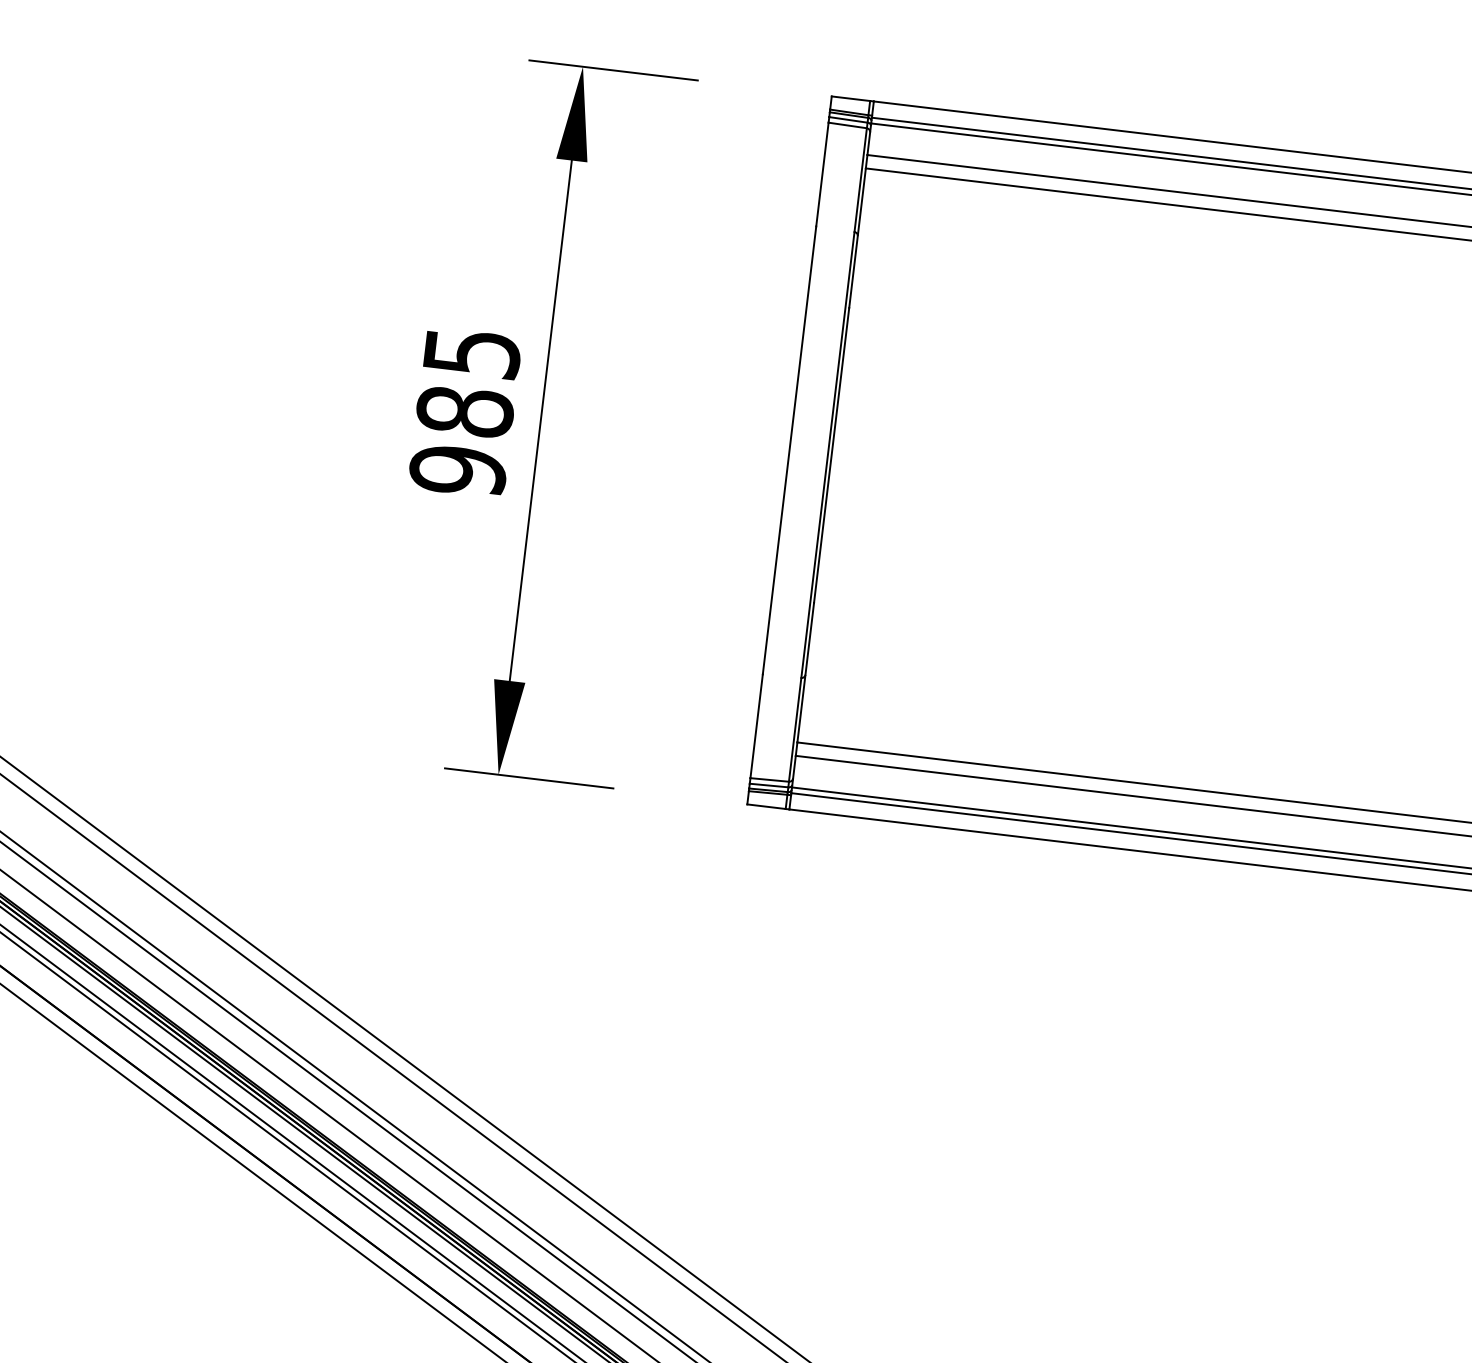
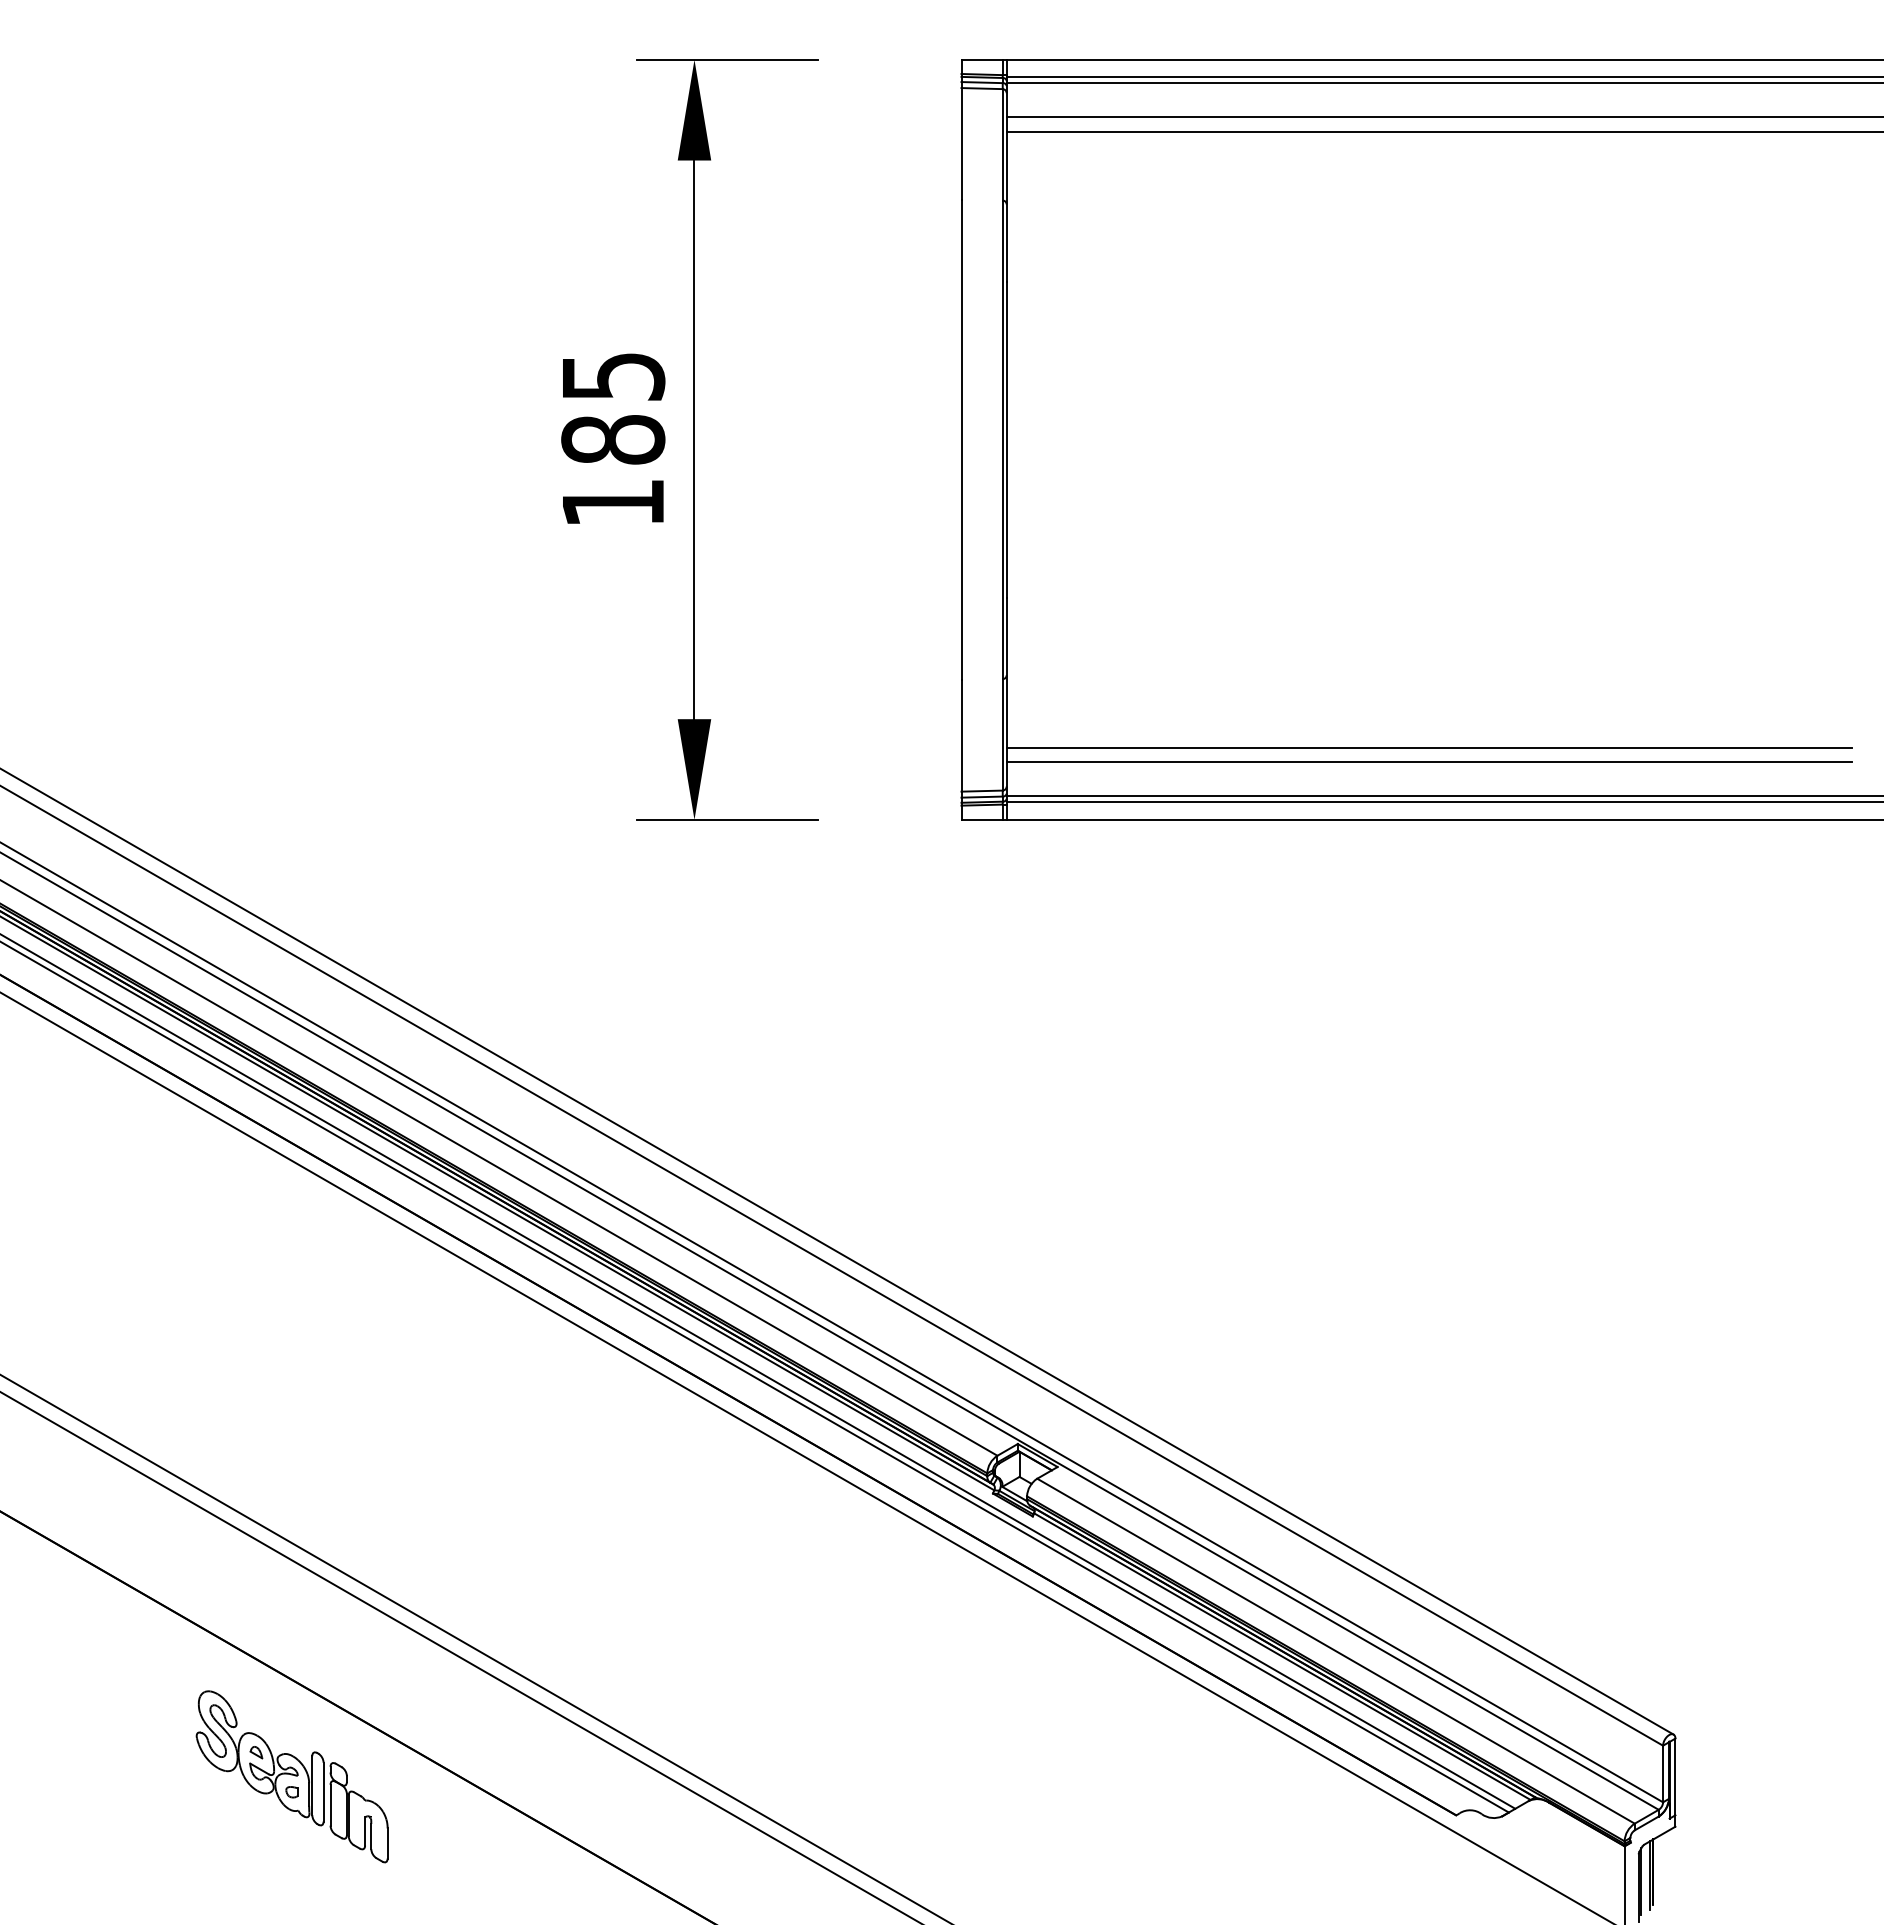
text: (458, 471) -> (613, 503), 985 -> 185

